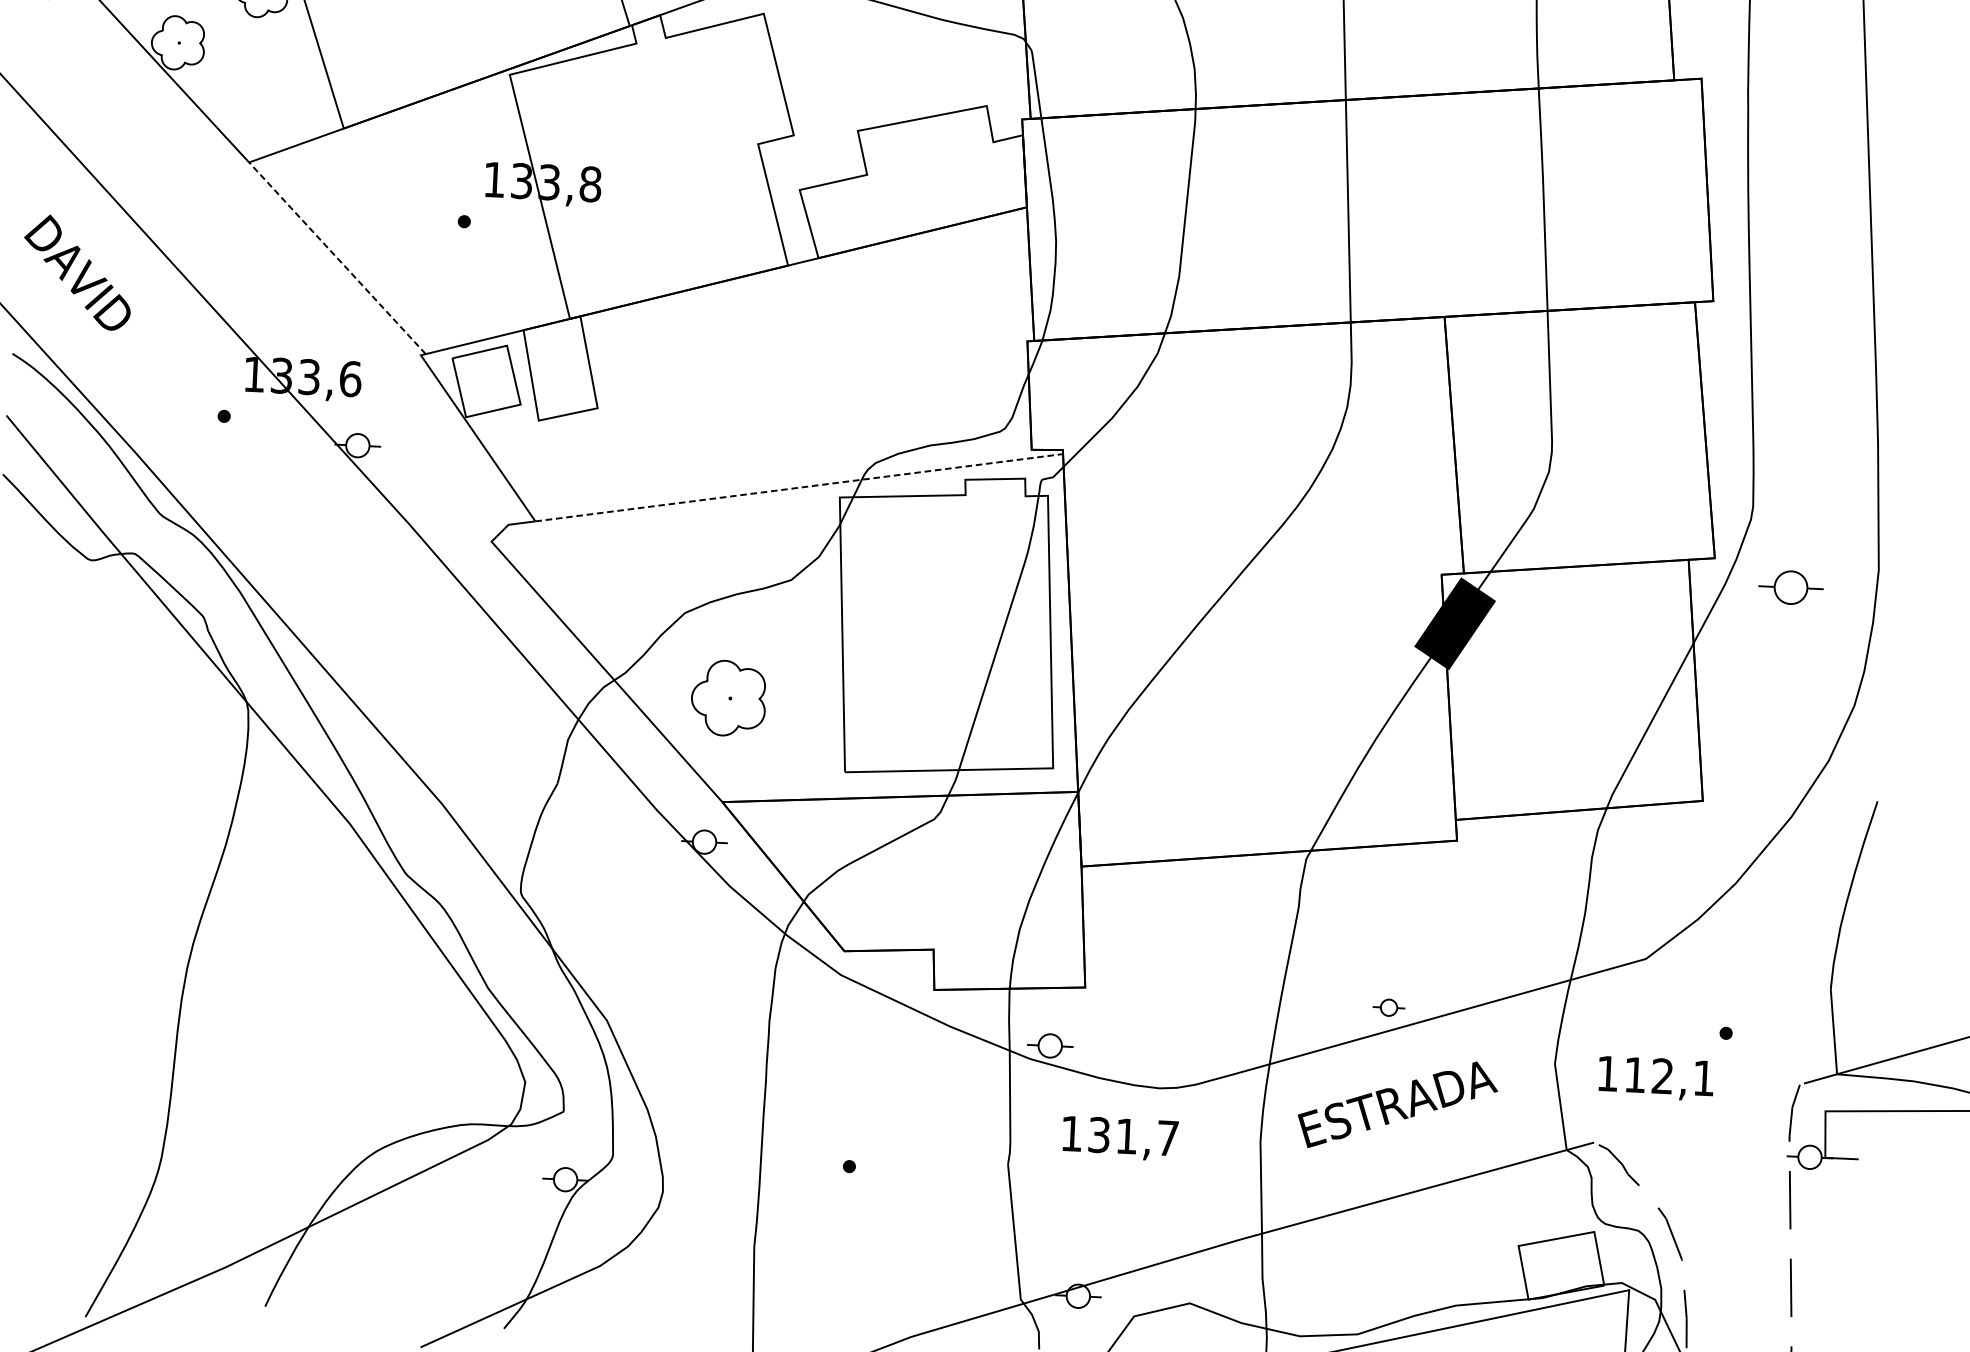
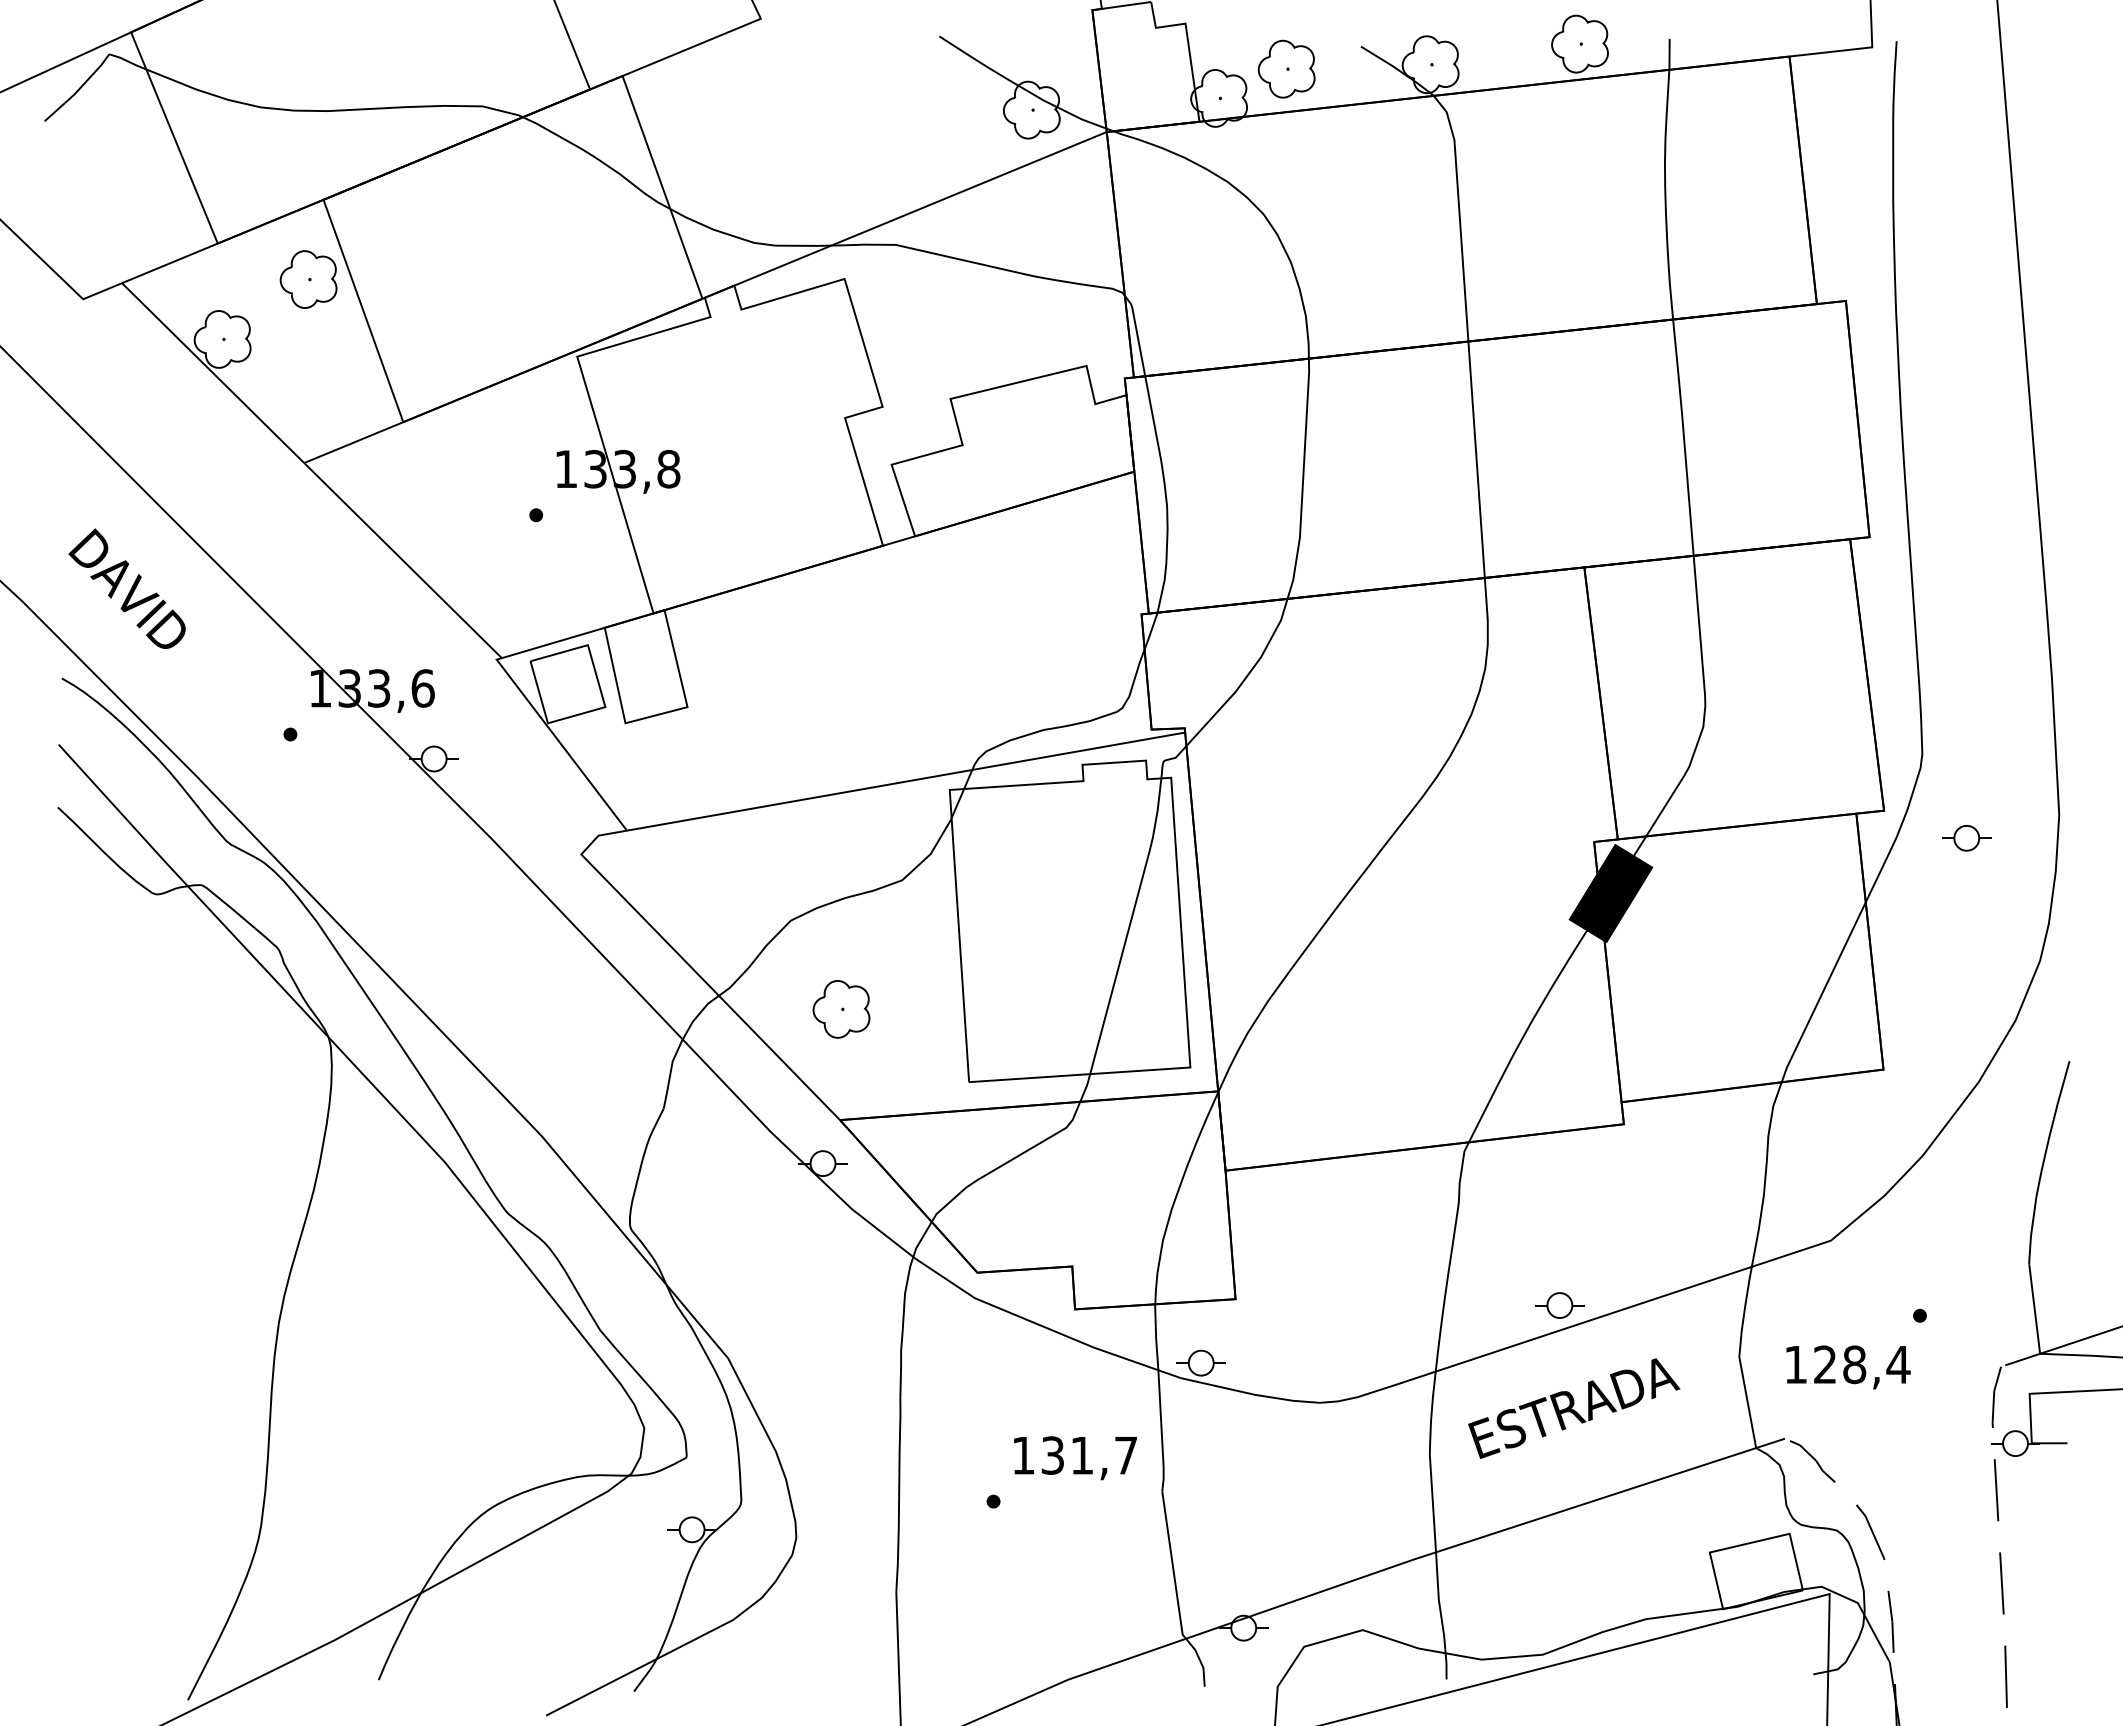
line: (337, 258) -> (403, 560), dashed -> solid
line: (799, 487) -> (906, 781), dashed -> solid
part: (1790, 587) -> (1966, 838), size x0.71
part: (728, 698) -> (841, 1009), size x0.71
part: (1388, 1007) -> (1559, 1305), size x1.43
text: (1670, 1076) -> (1862, 1364), 112,1 -> 128,4
text: (1120, 1138) -> (1075, 1458), moved

